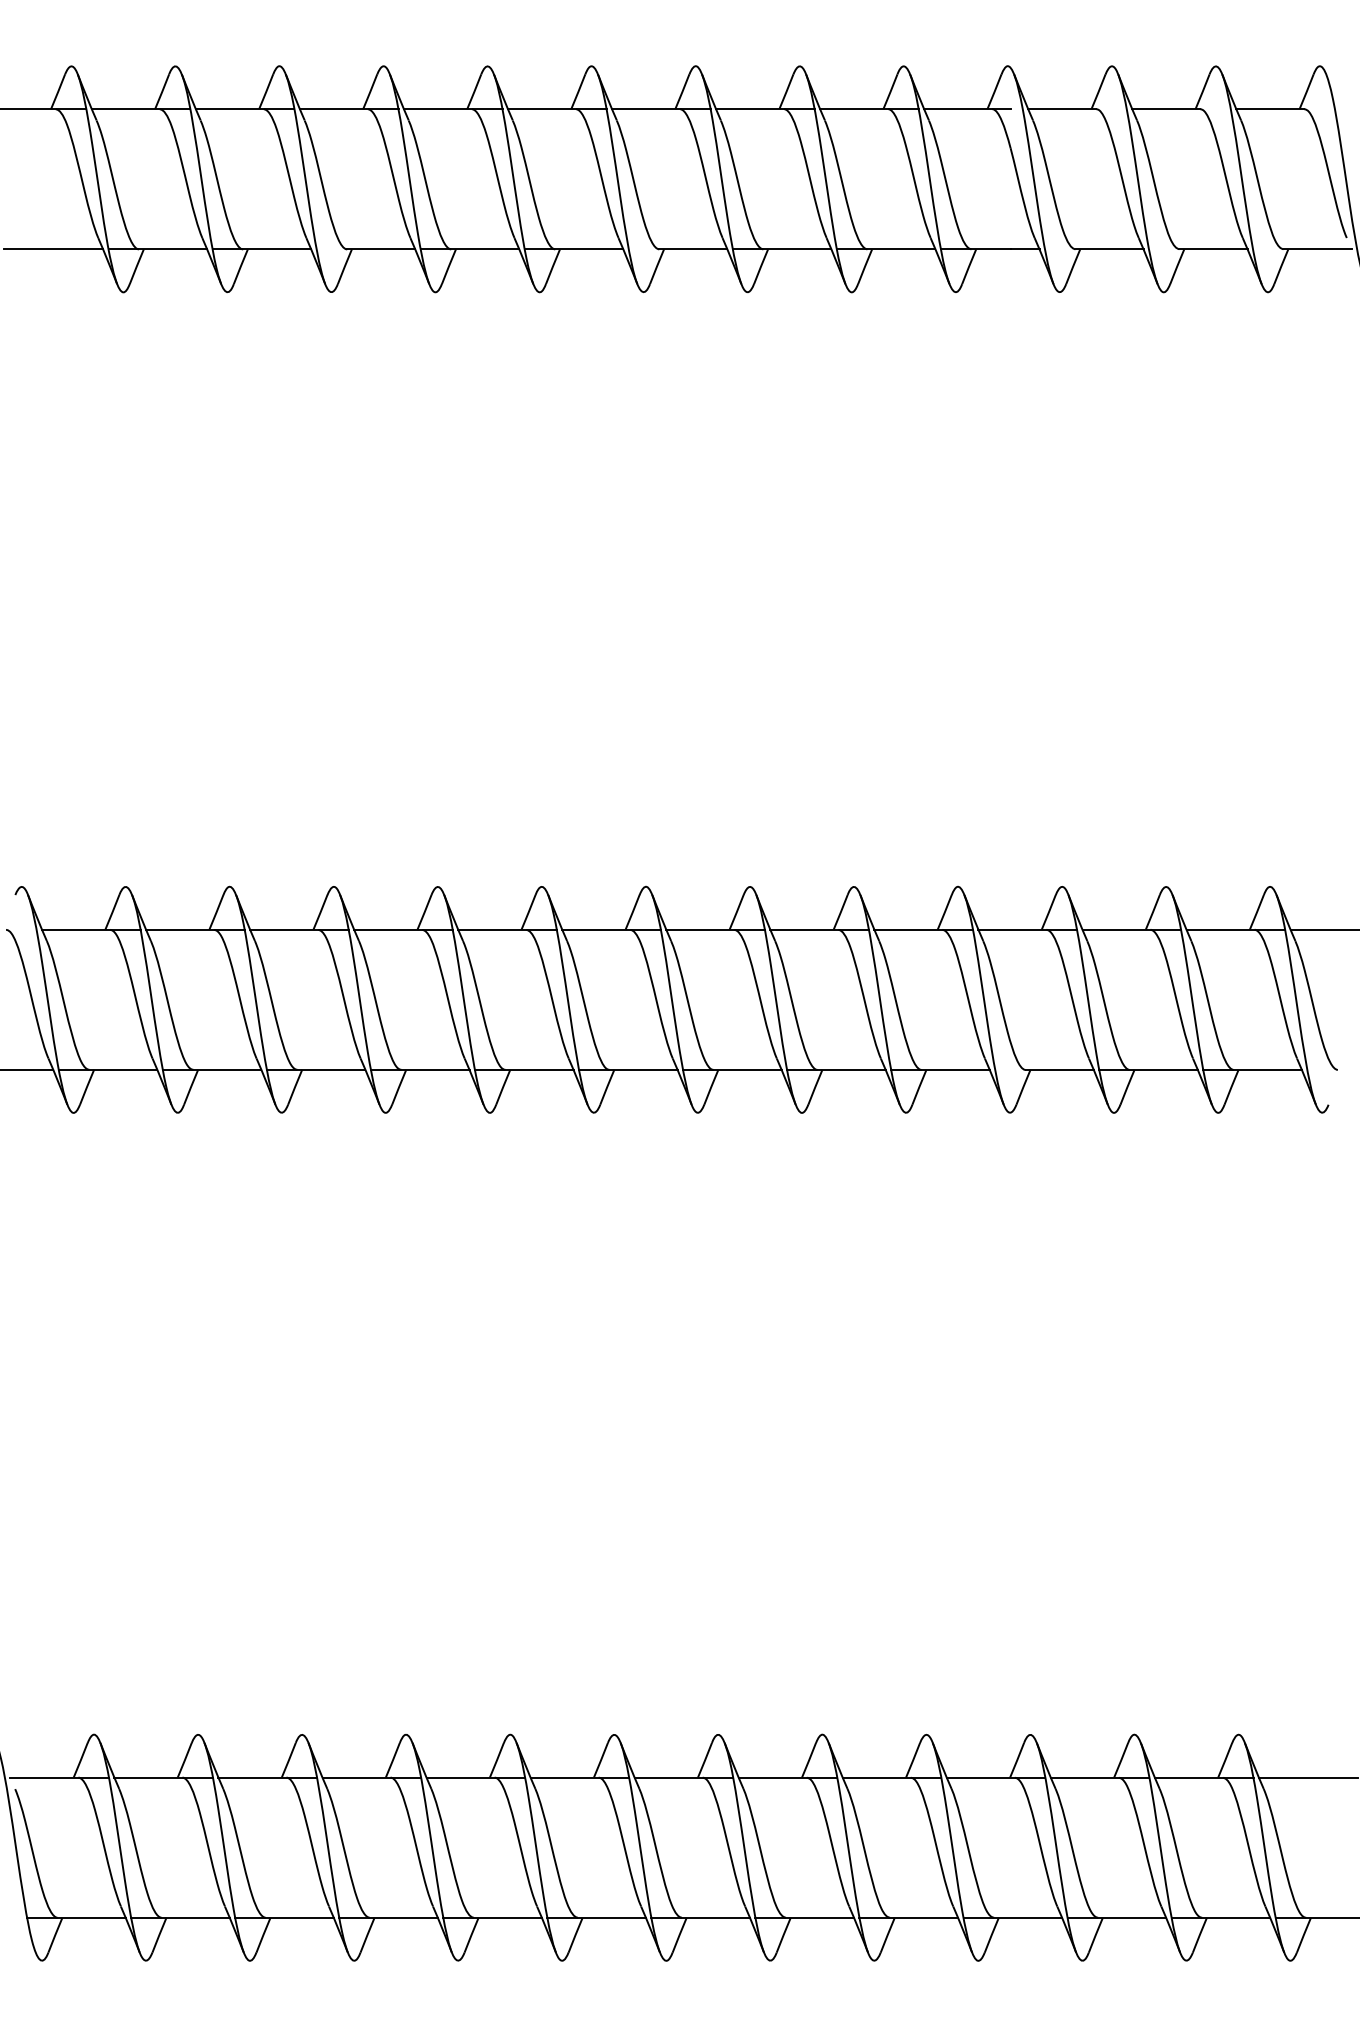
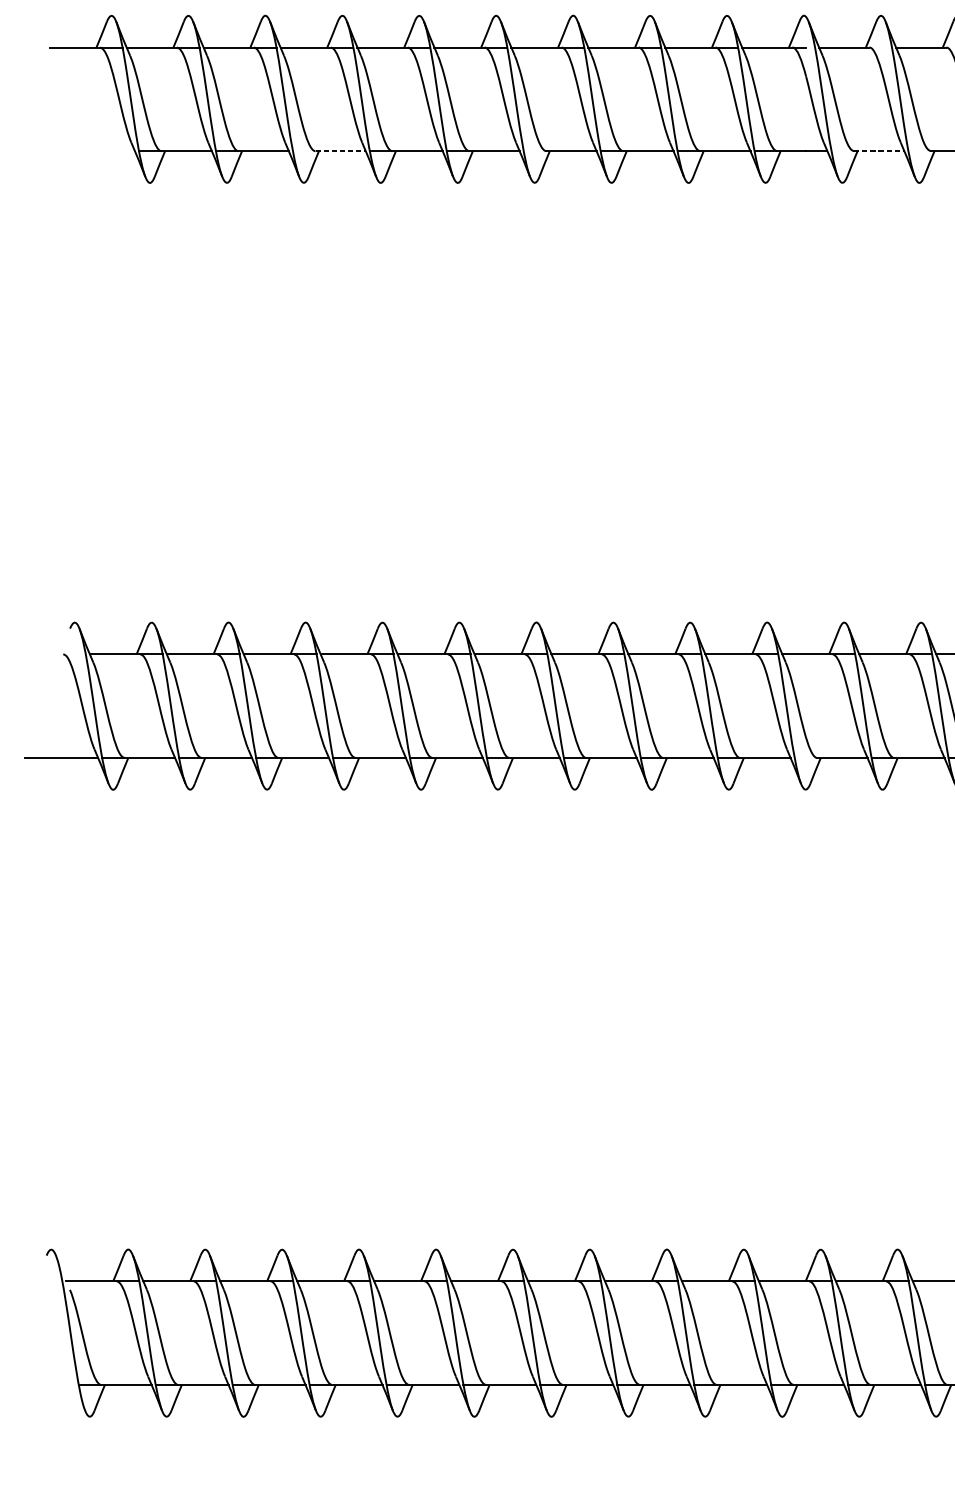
line: (53, 249) -> (98, 151), removed
line: (381, 249) -> (340, 151), solid -> dashed
line: (1110, 249) -> (879, 151), solid -> dashed

